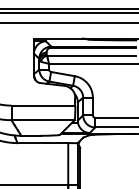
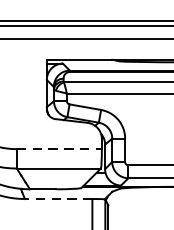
line: (43, 105) -> (59, 148), solid -> dashed
line: (42, 143) -> (58, 199), solid -> dashed

